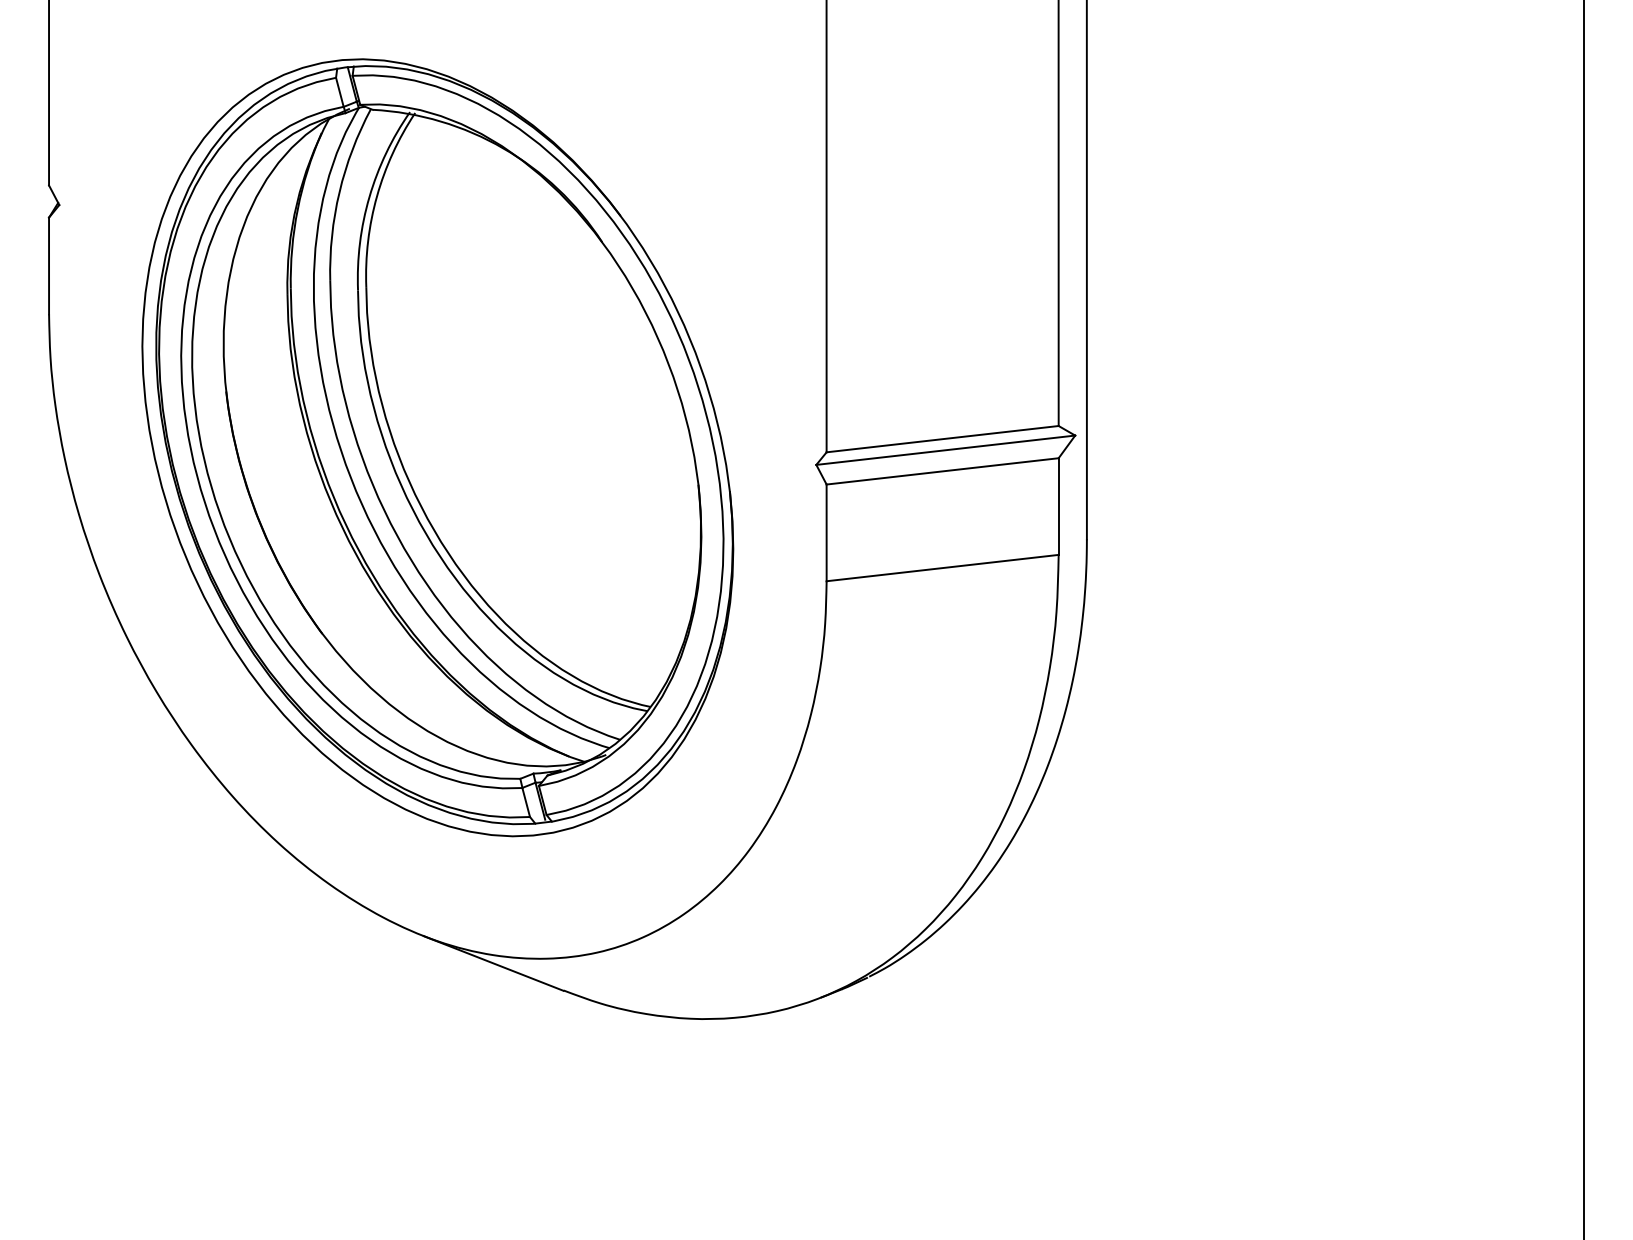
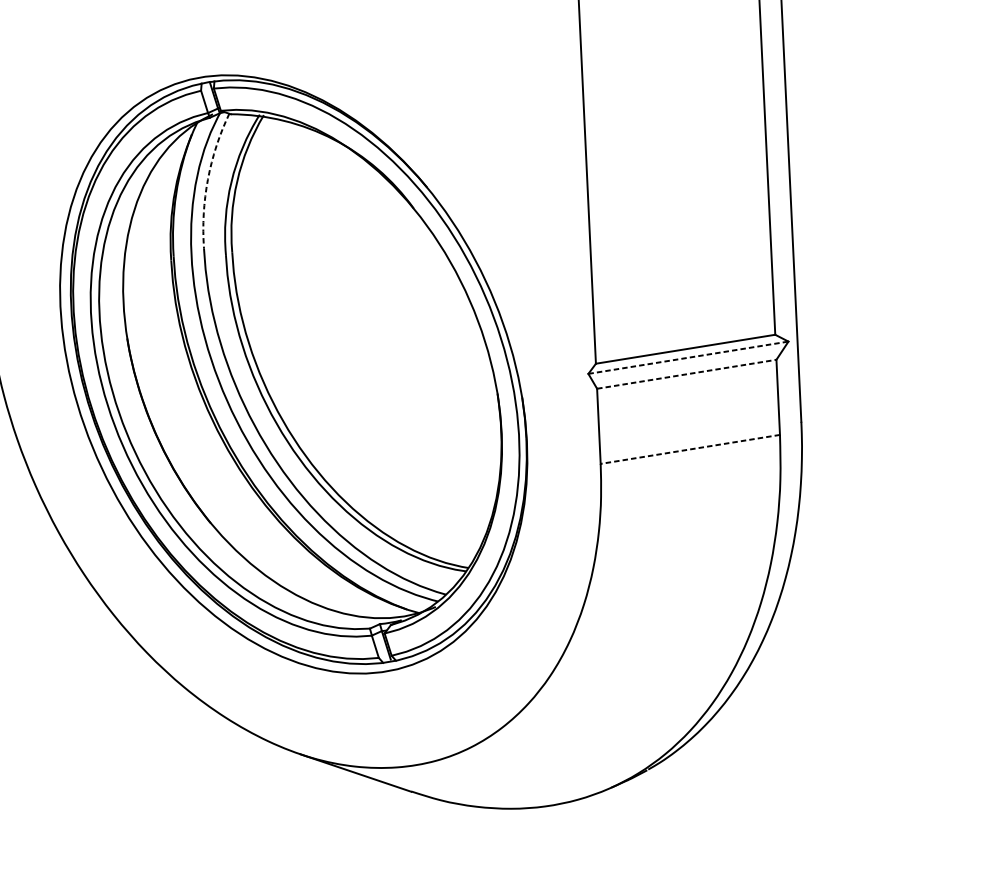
arc: (339, 192) -> (207, 179), solid -> dashed
line: (946, 450) -> (689, 357), solid -> dashed
line: (942, 471) -> (686, 374), solid -> dashed
line: (942, 568) -> (690, 449), solid -> dashed

